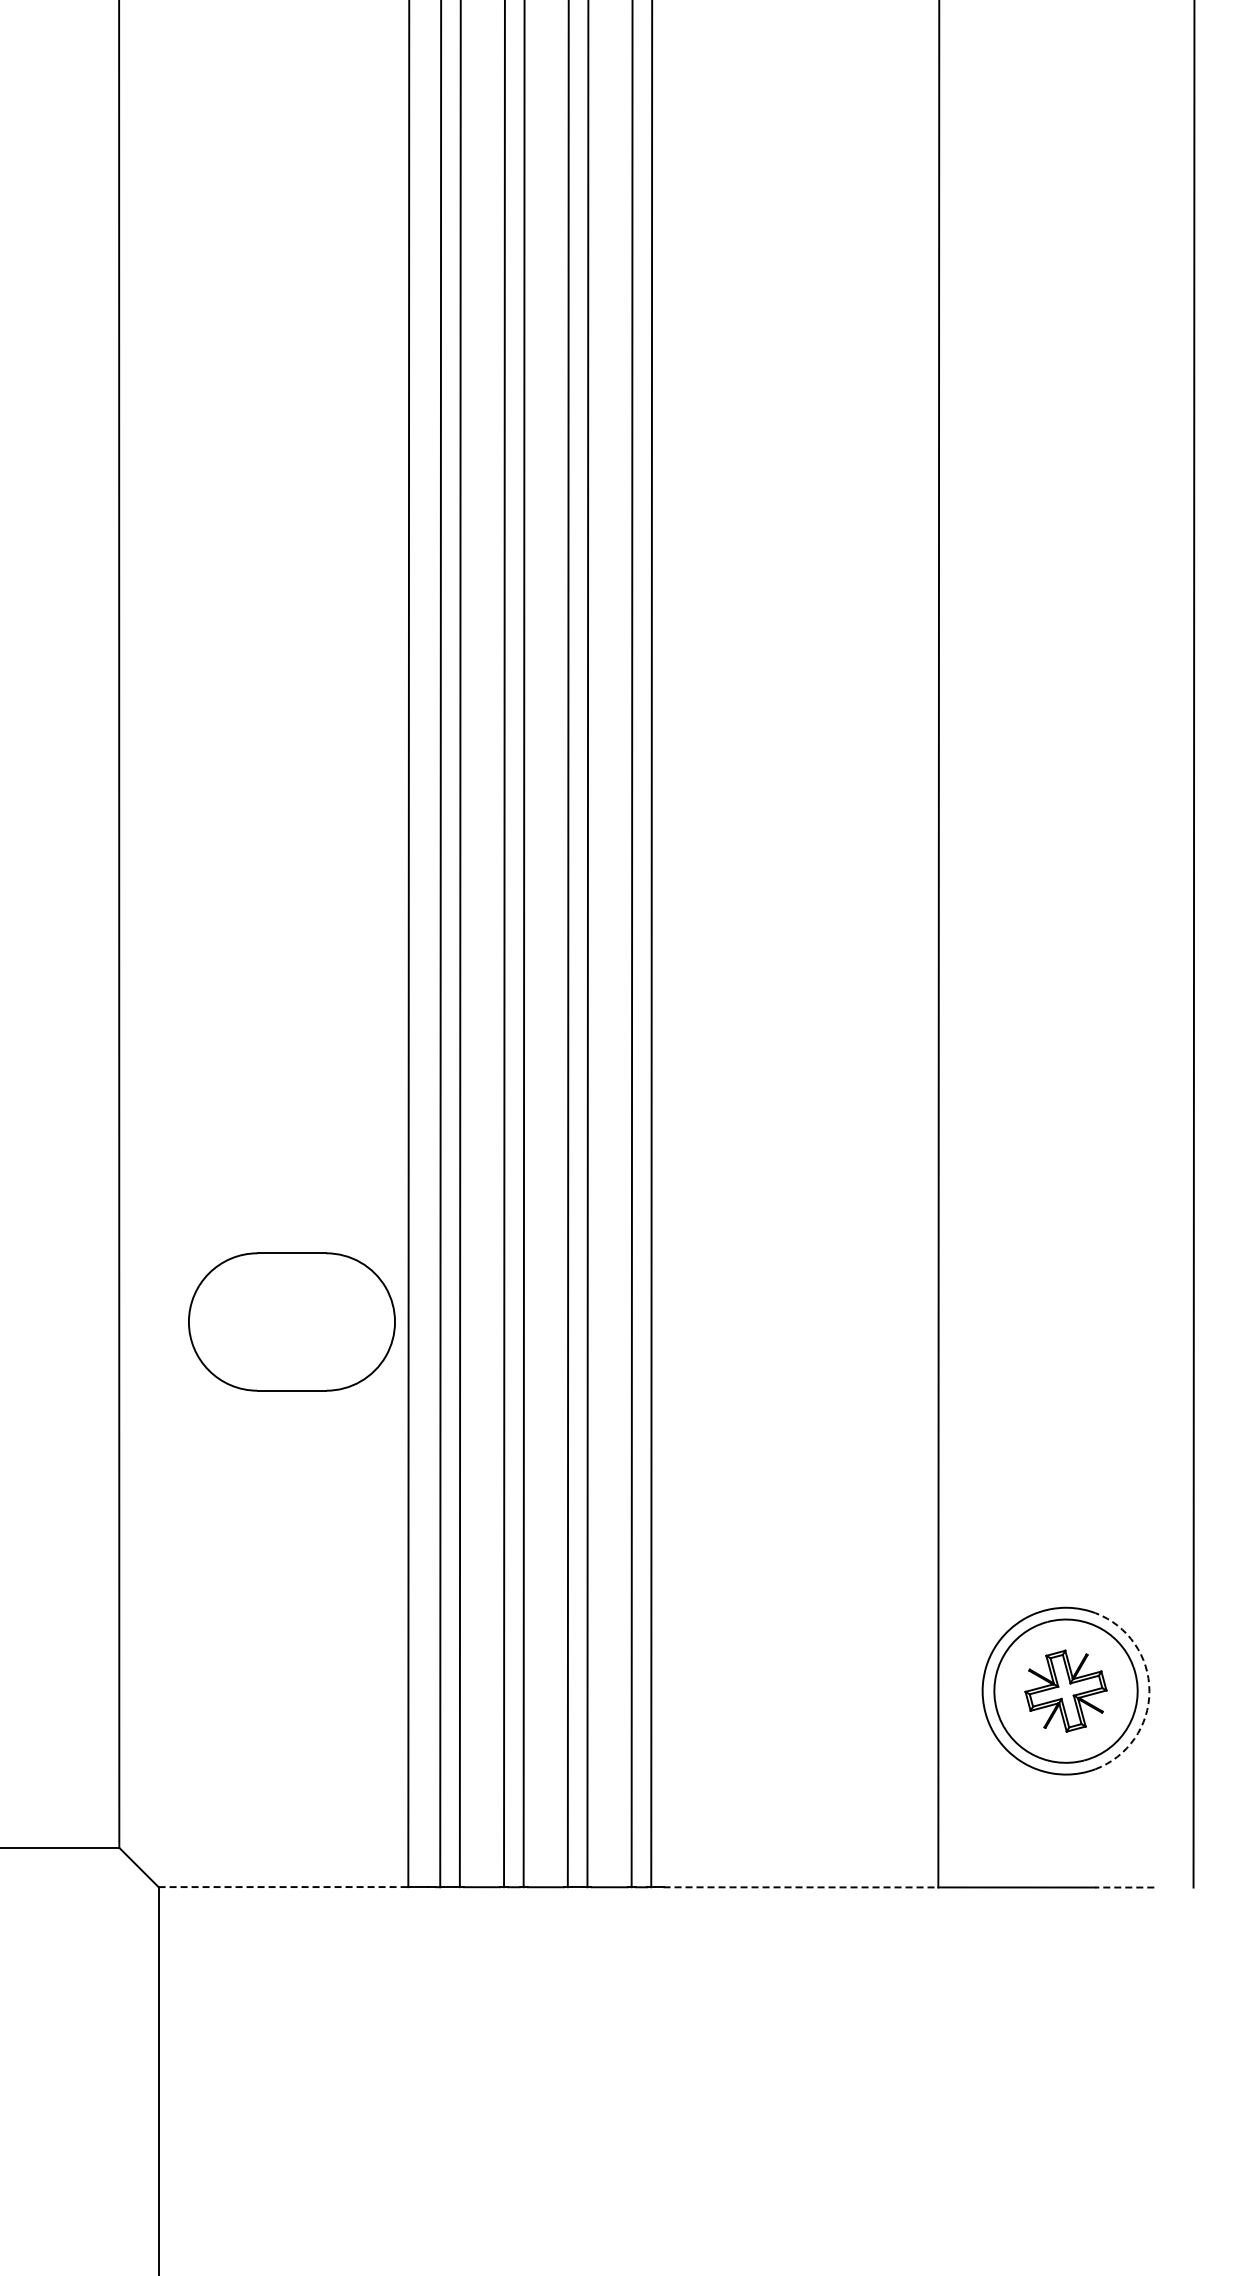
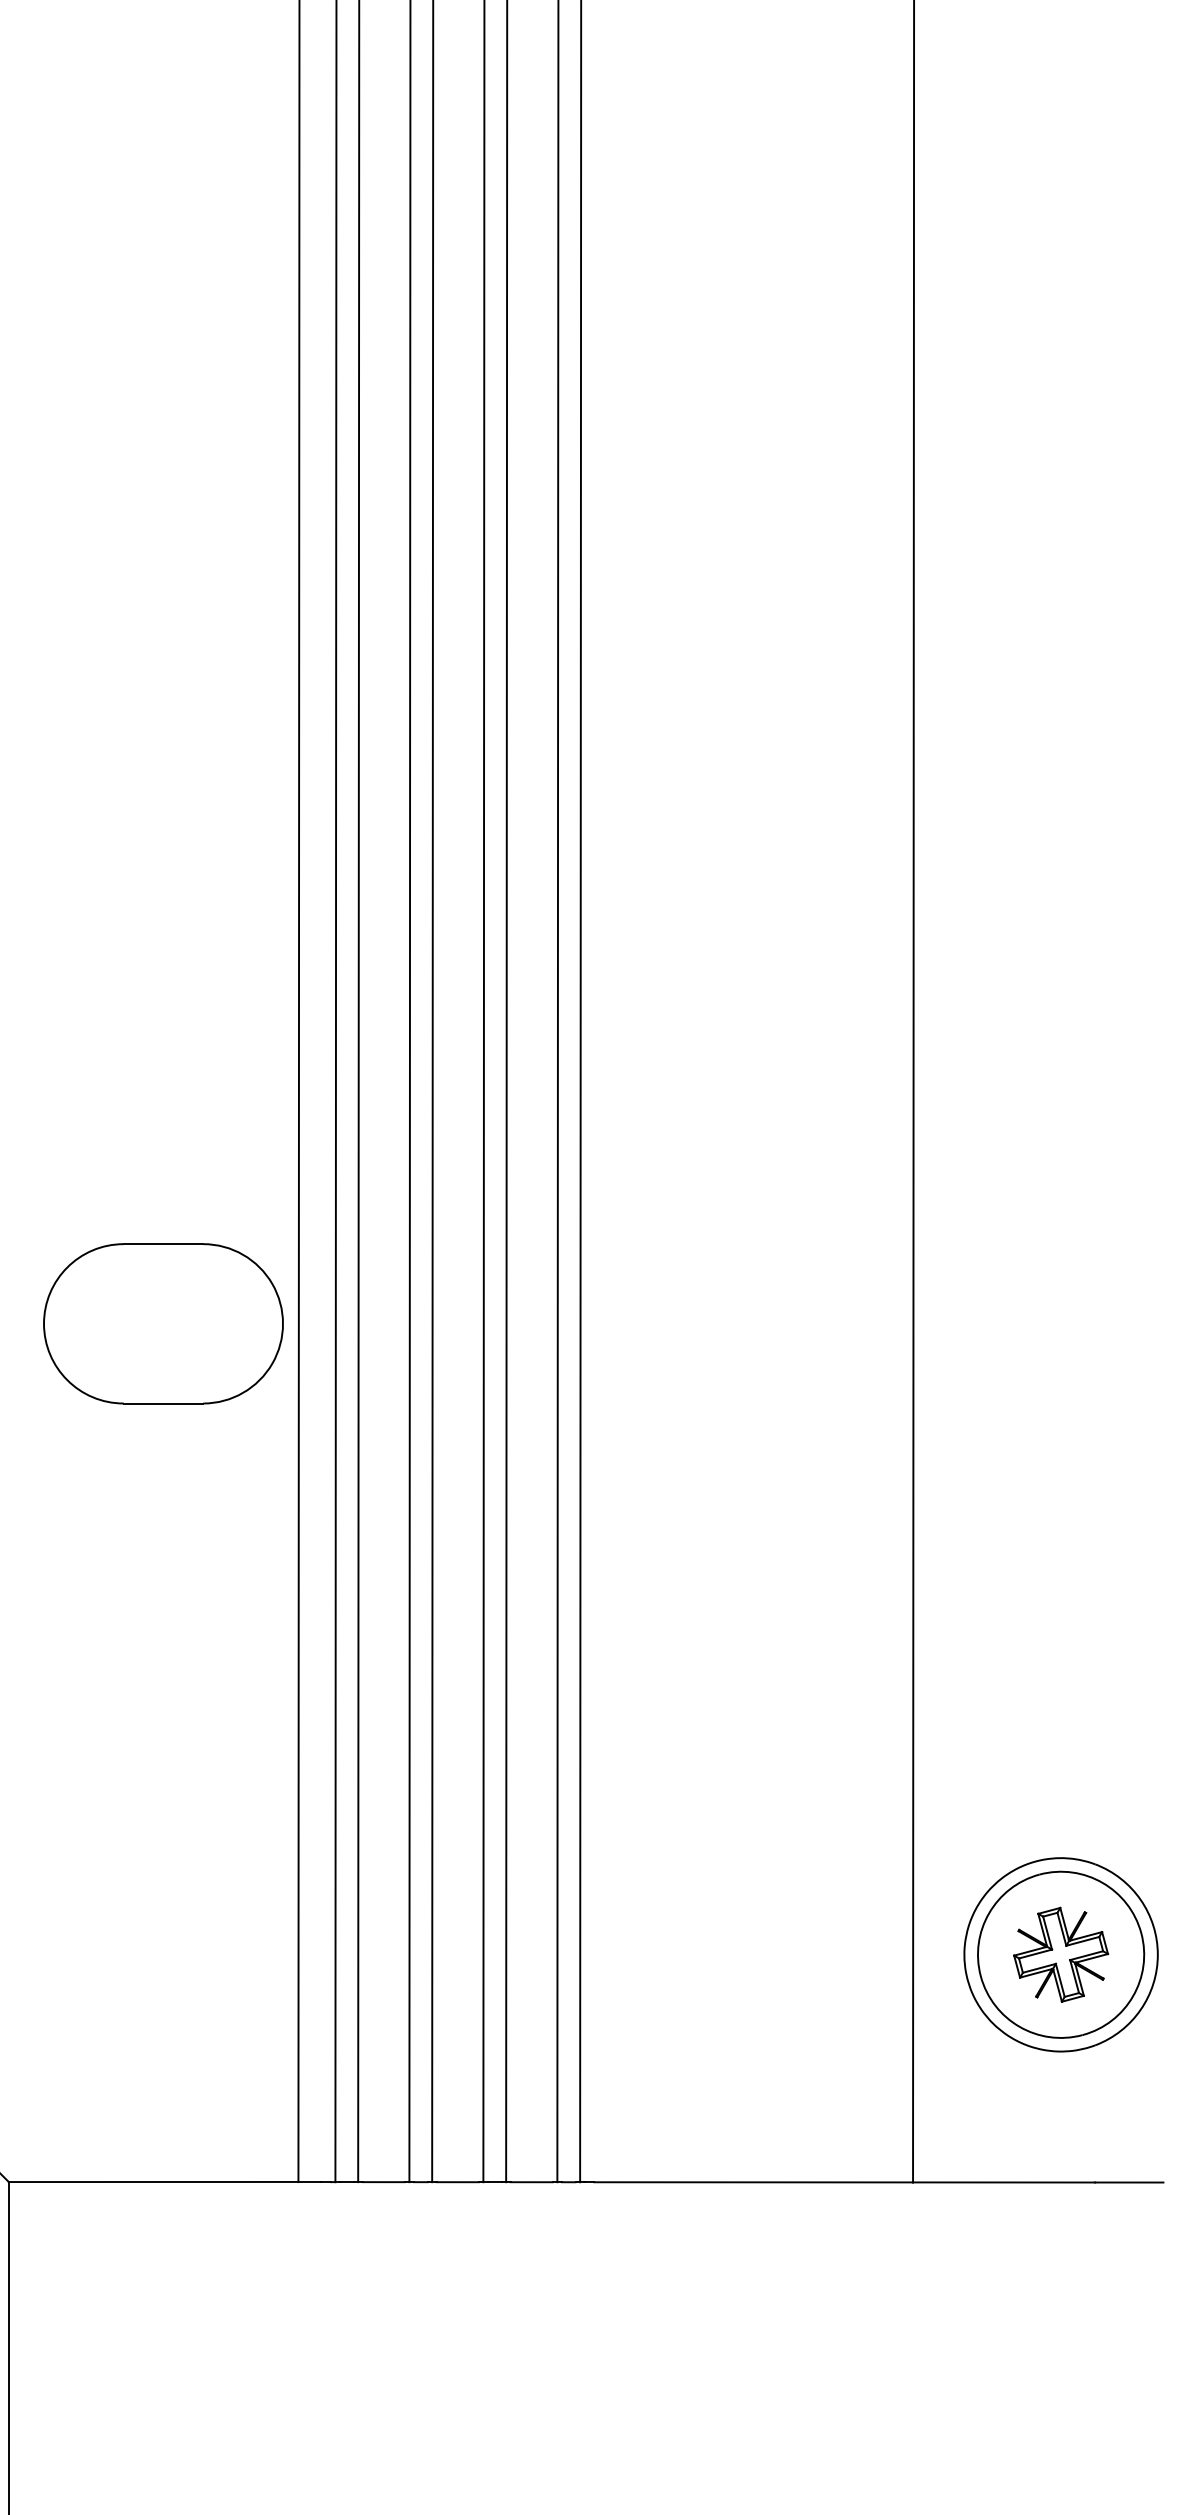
part: (291, 1321) -> (162, 1323), moved
arc: (1149, 1691) -> (1157, 1955), dashed -> solid
line: (283, 1887) -> (153, 2182), dashed -> solid
line: (801, 1887) -> (754, 2182), dashed -> solid
line: (1124, 1887) -> (1128, 2182), dashed -> solid

